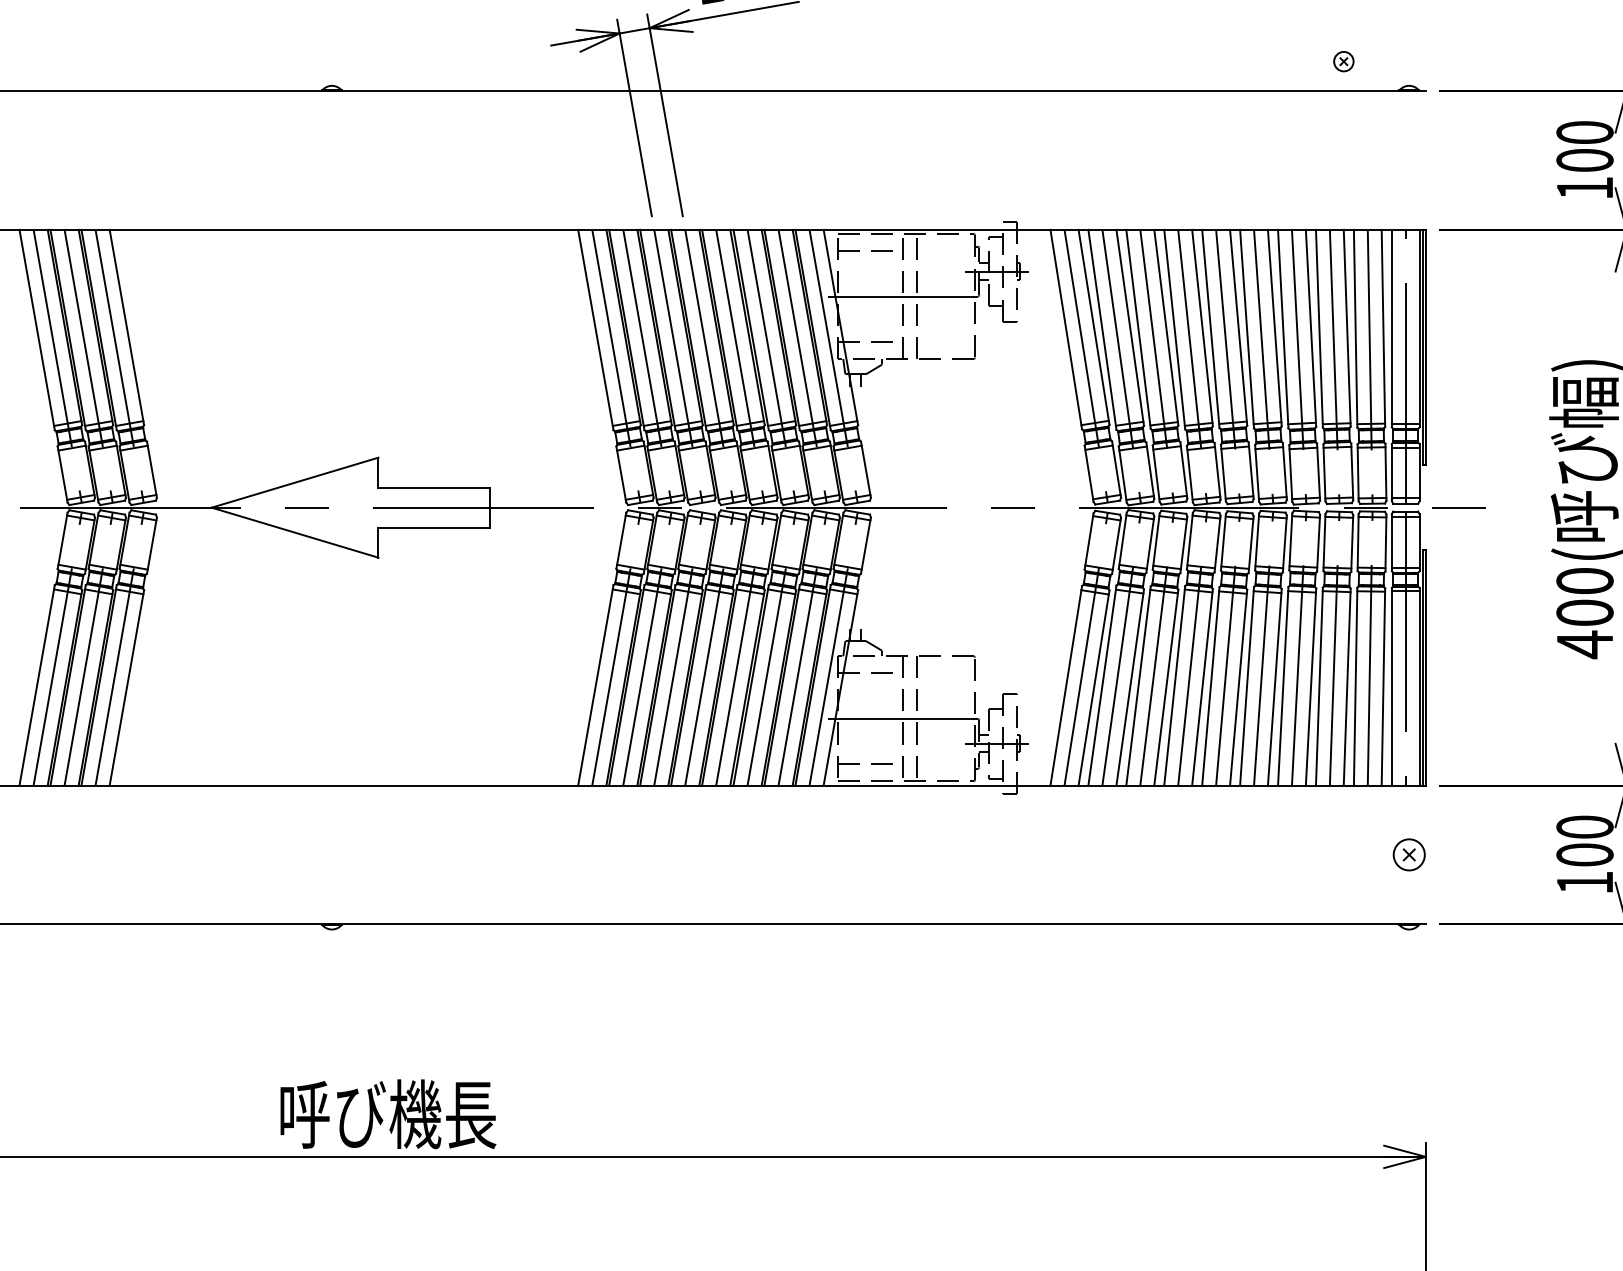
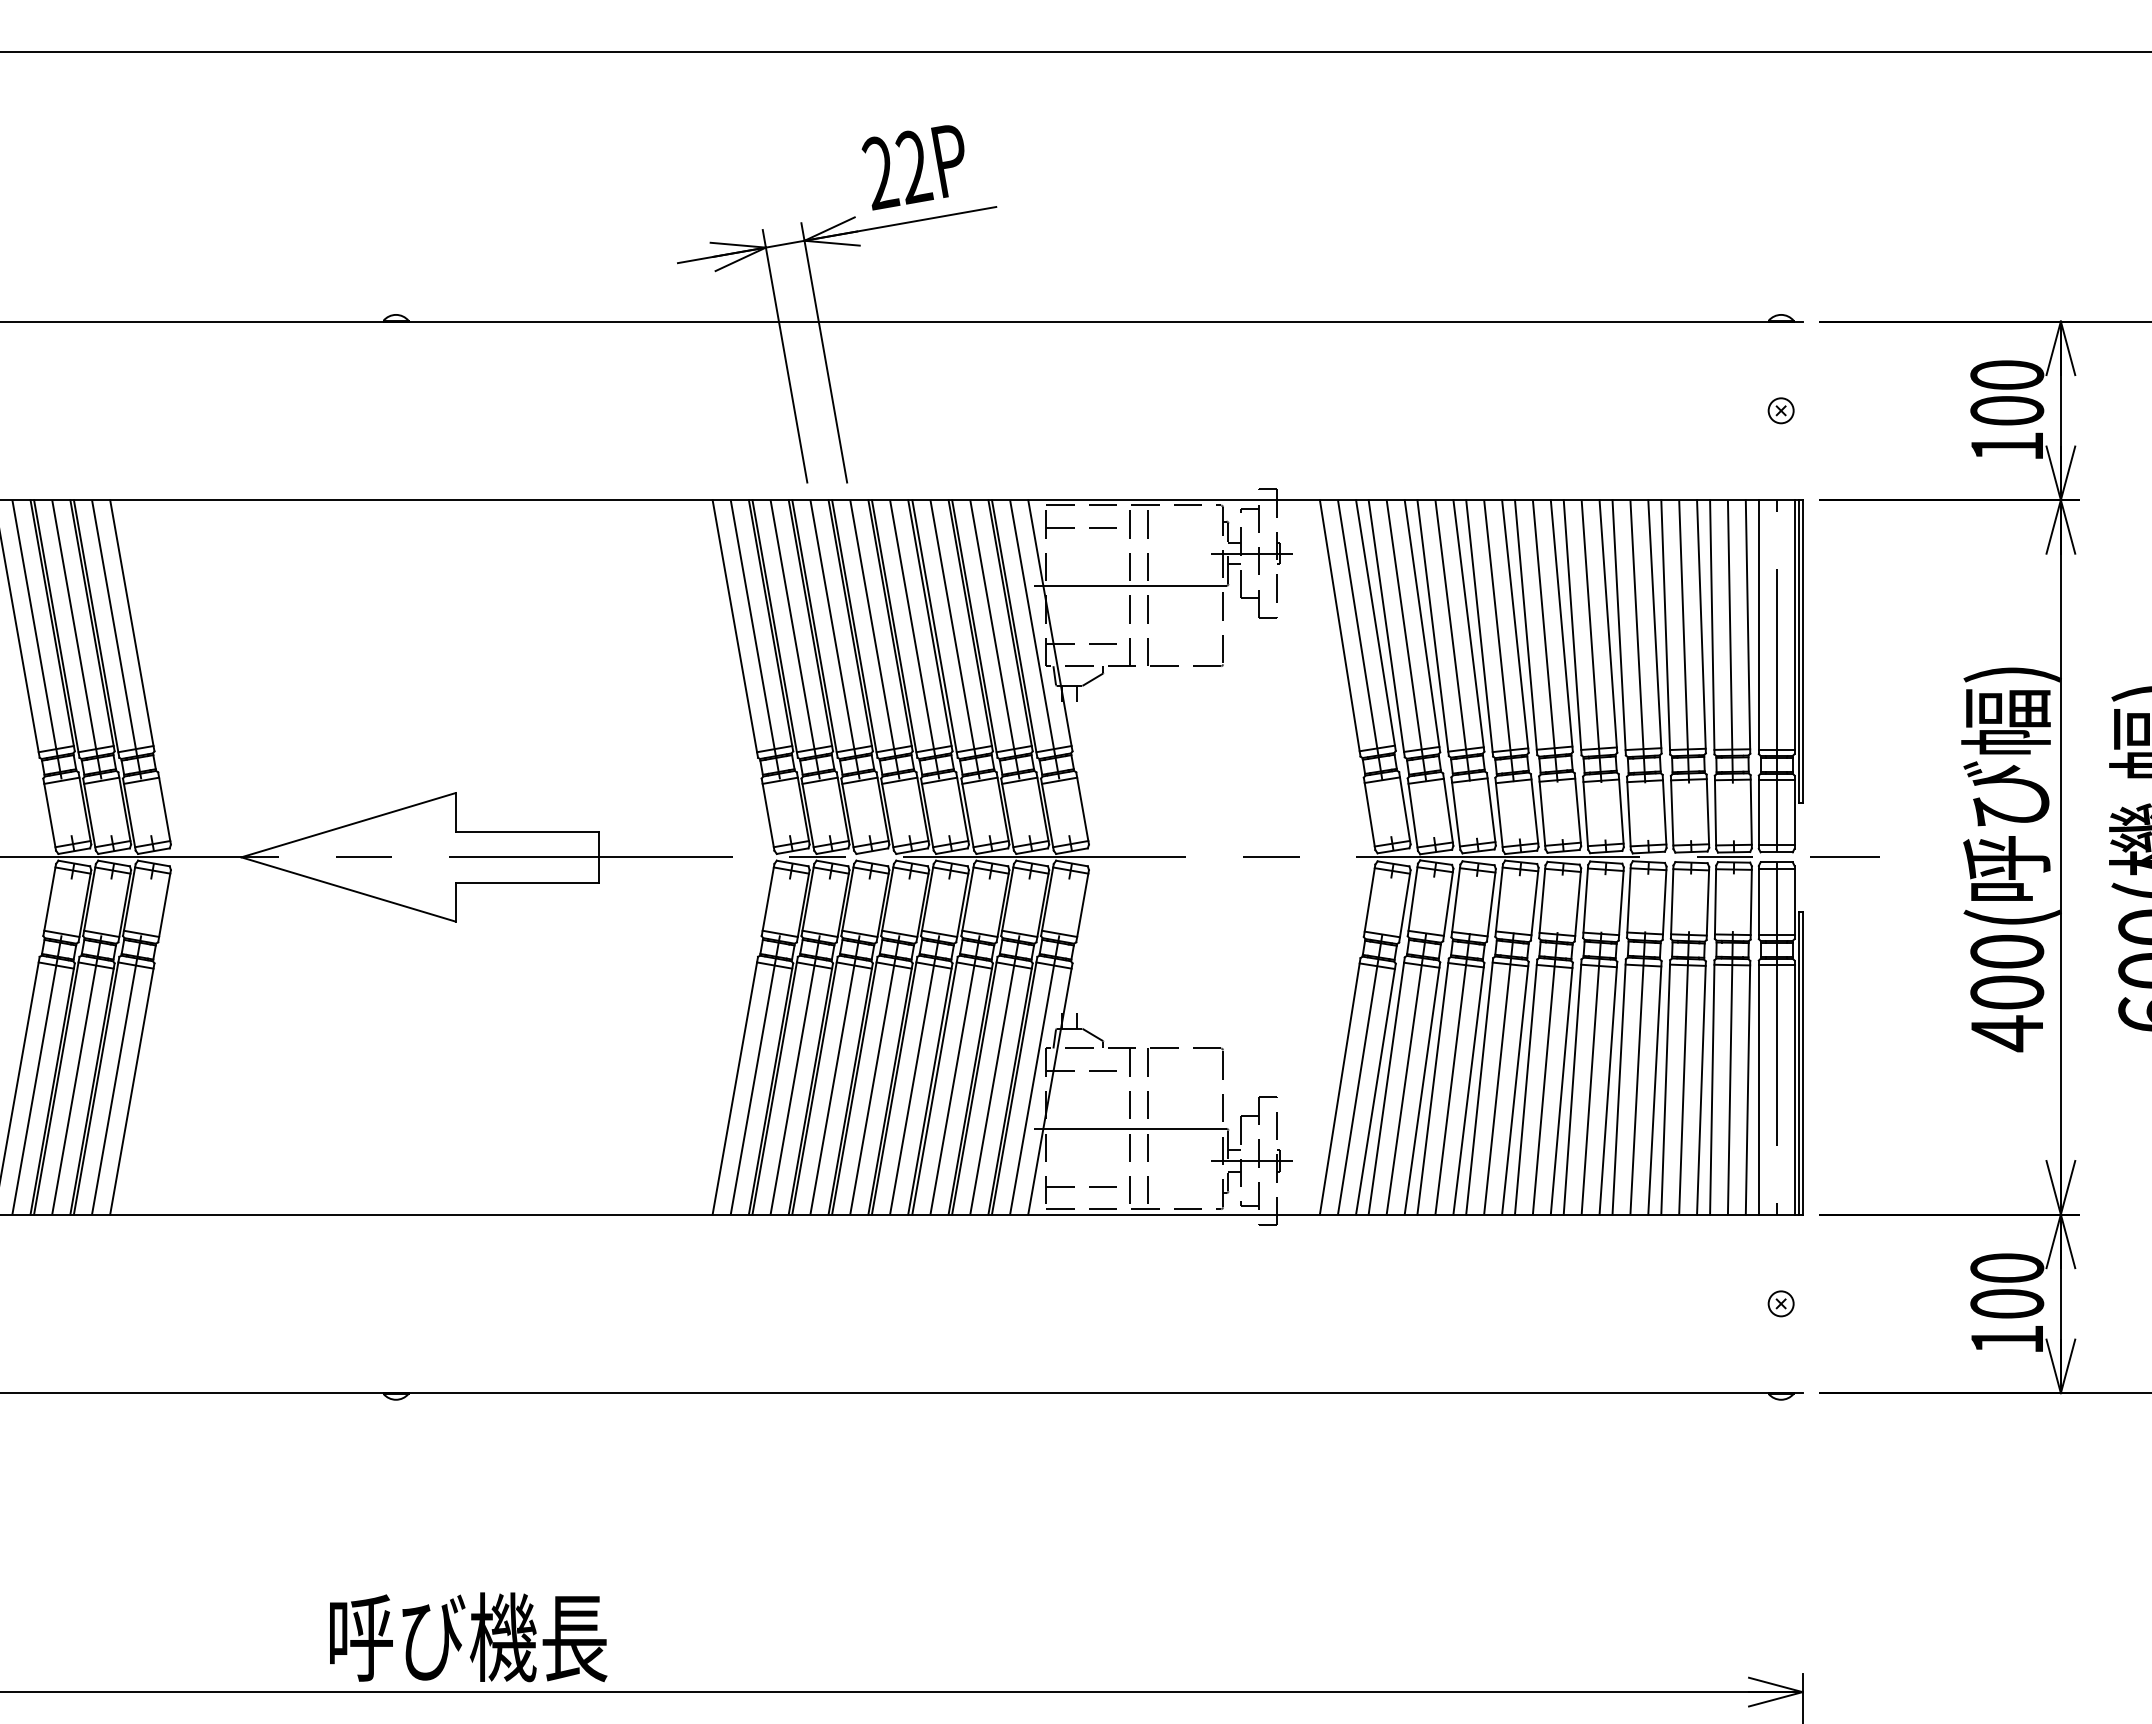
part: (1343, 61) -> (1780, 410), moved
part: (1408, 854) -> (1780, 1303), size x0.62

